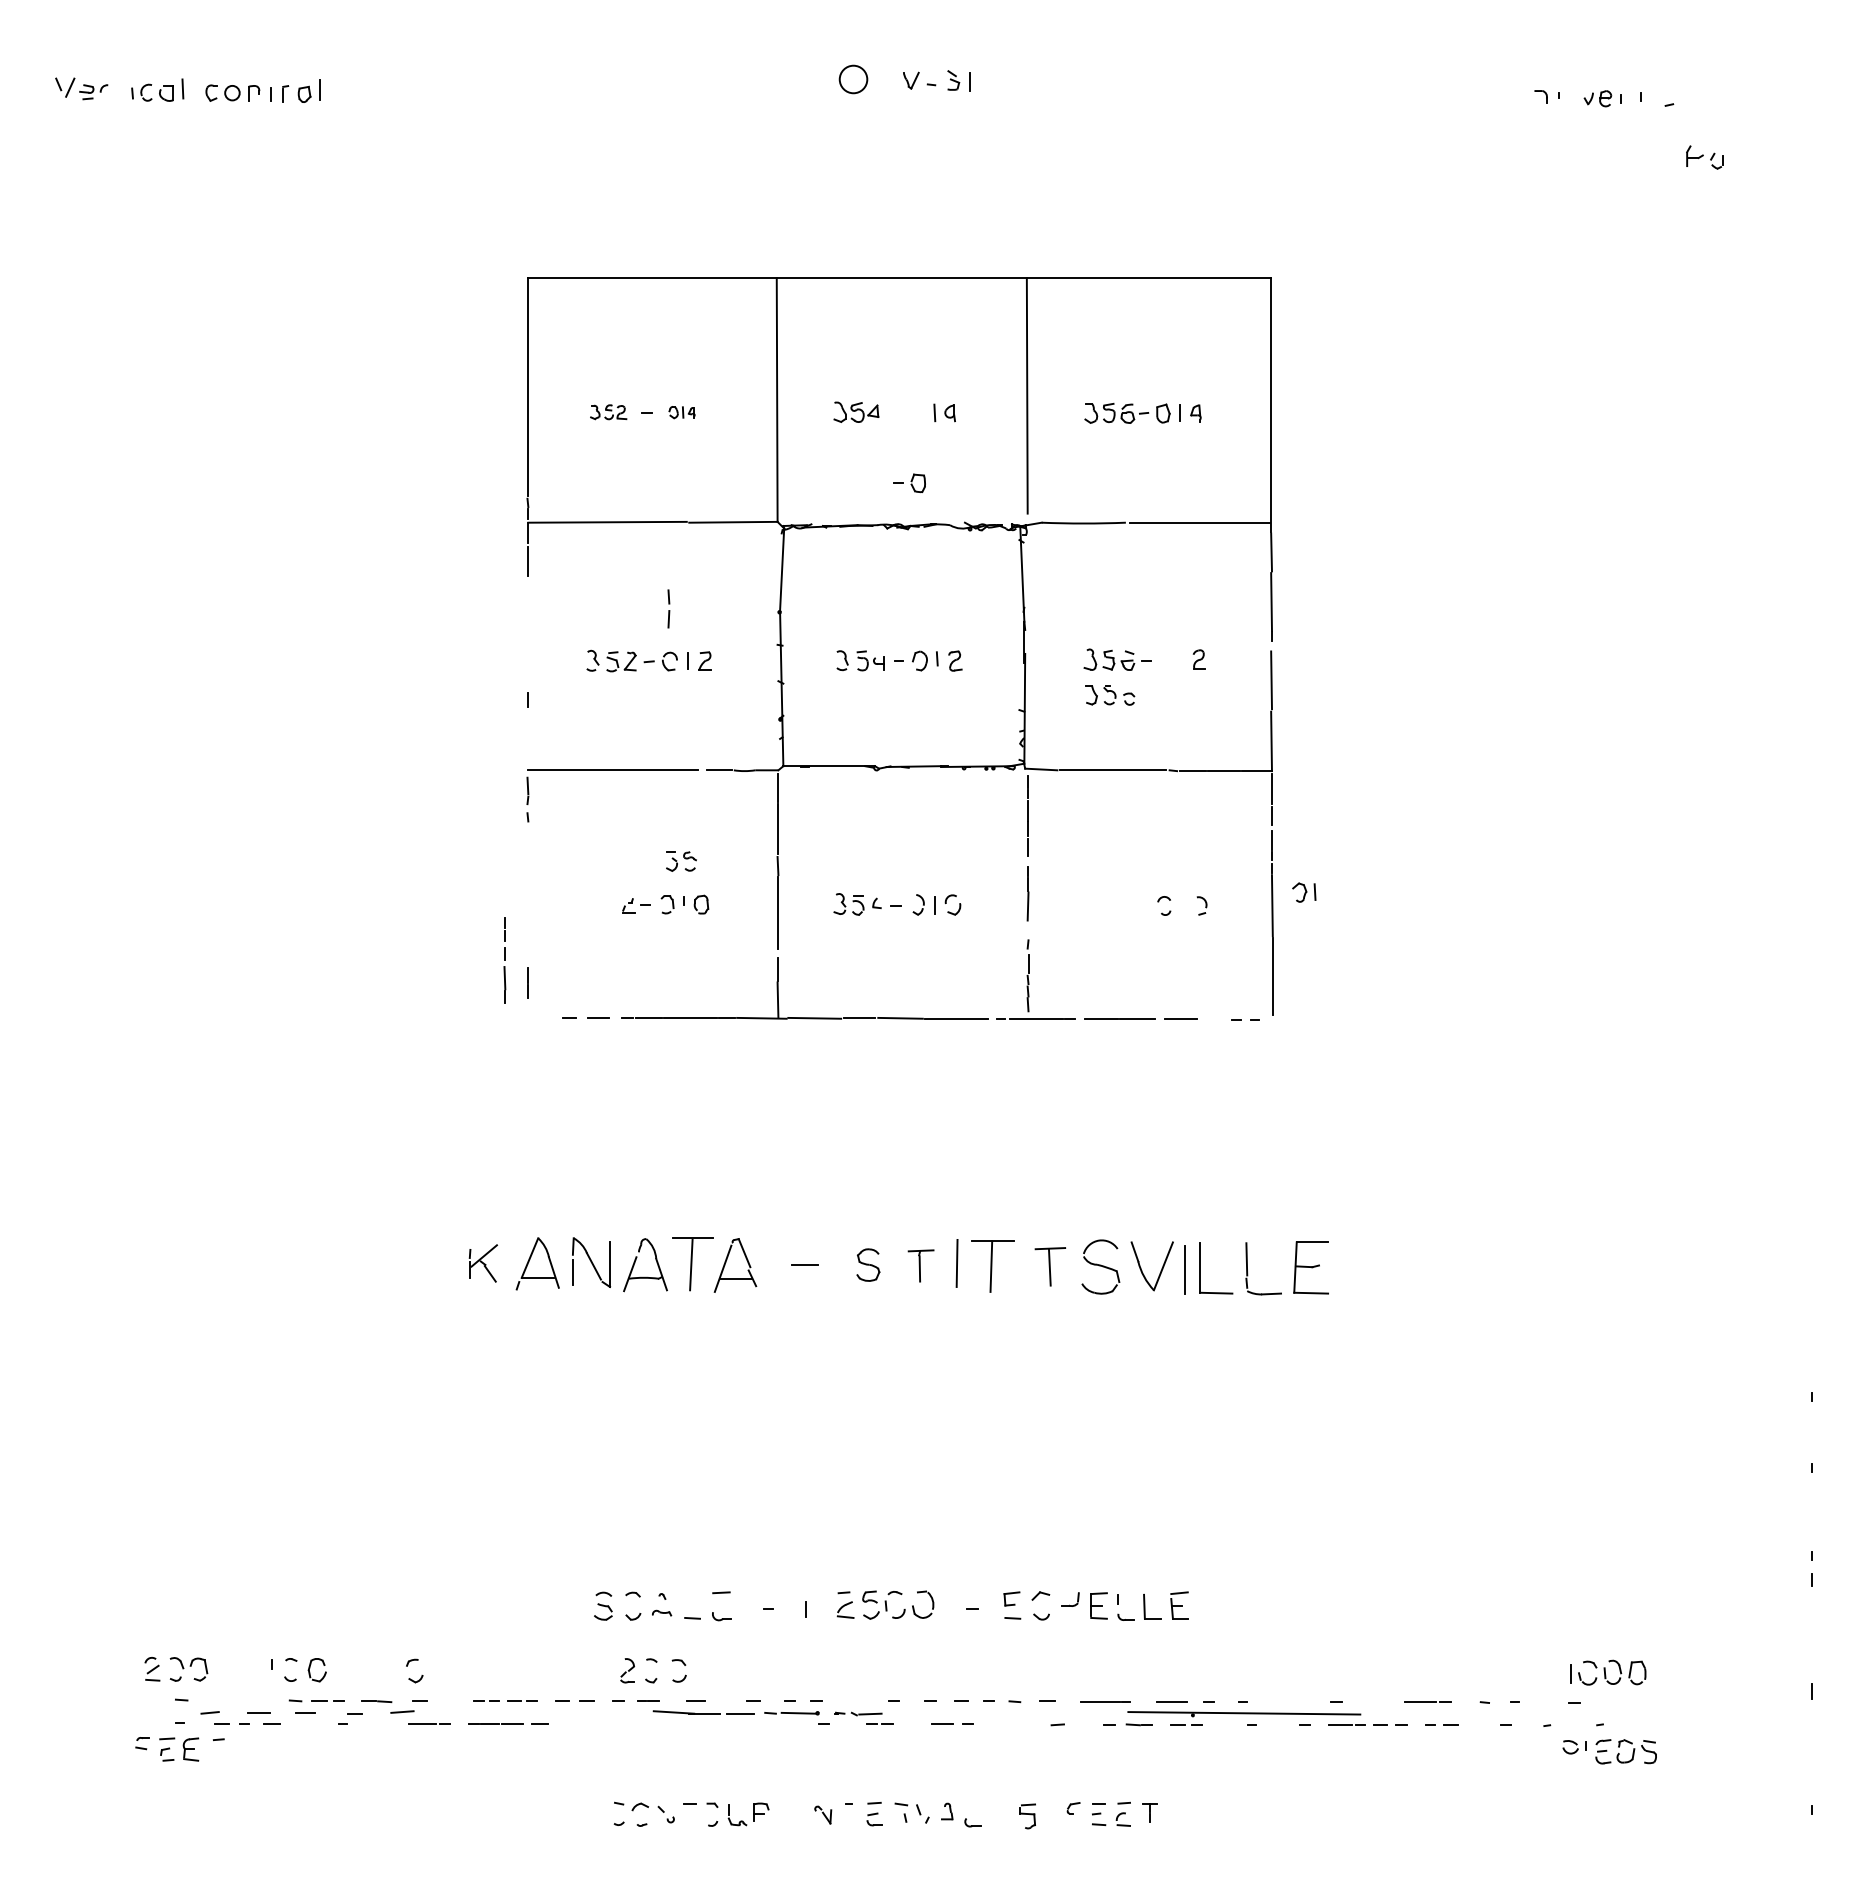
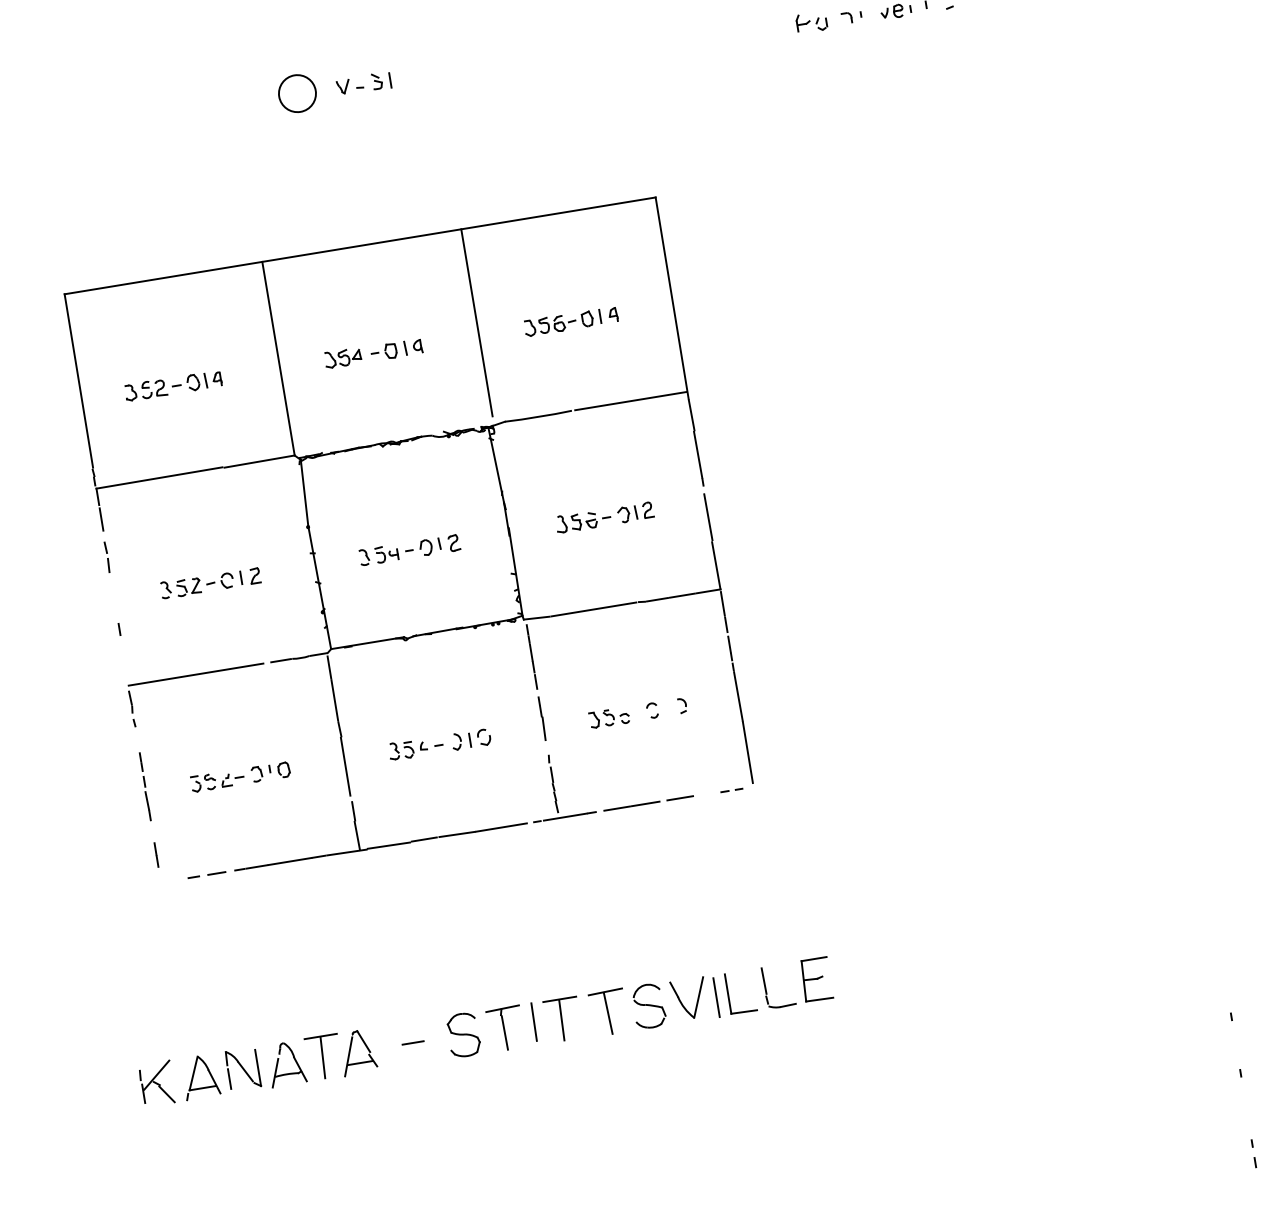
circle: (853, 79) -> (297, 93), size x1.67
part: (1704, 157) -> (811, 22), moved
part: (608, 412) -> (145, 390), size x1.43
part: (681, 412) -> (204, 381), size x1.67
part: (909, 483) -> (383, 352), moved
part: (668, 608) -> (107, 557), moved
part: (1110, 695) -> (609, 718), moved
part: (681, 861) -> (203, 782), moved
part: (1304, 892) -> (627, 514), moved
part: (504, 960) -> (144, 786), moved
part: (483, 1263) -> (157, 1083), size x1.43
part: (868, 1264) -> (463, 1034), size x1.67
part: (920, 1265) -> (505, 1028), size x1.67
part: (1050, 1266) -> (608, 1012), size x1.43

